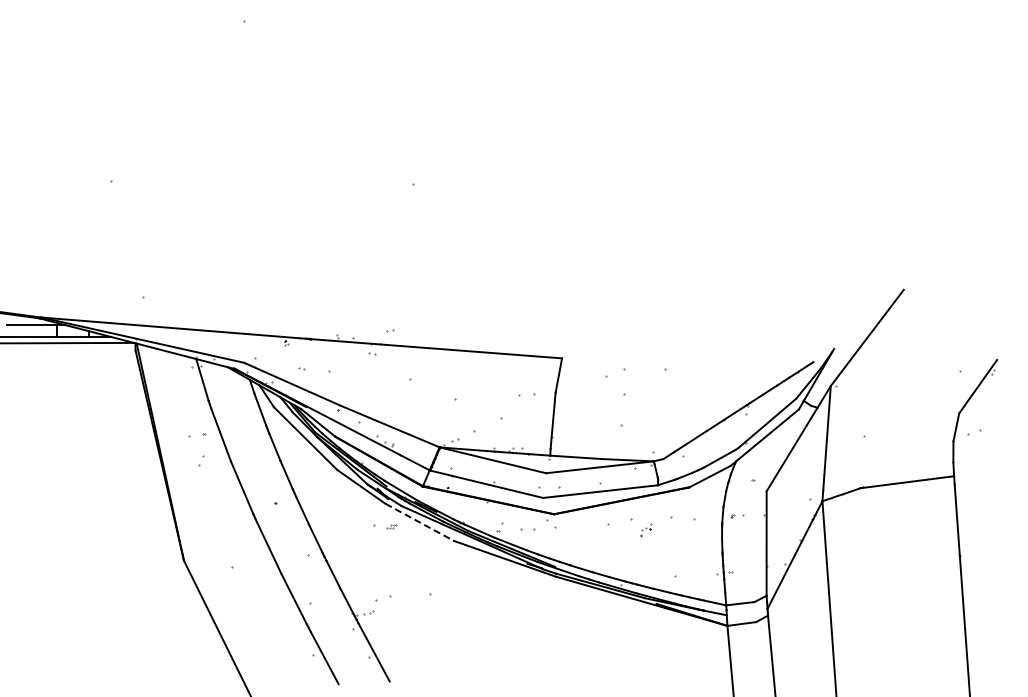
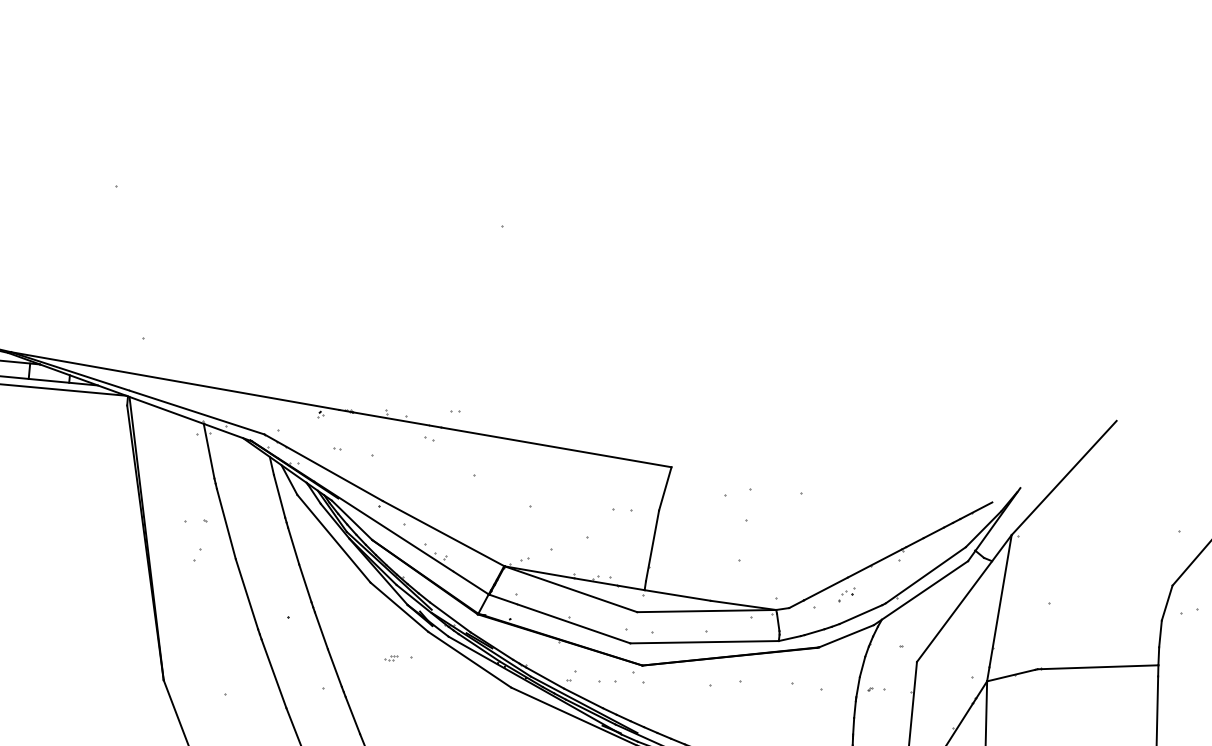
line: (419, 522) -> (469, 659), dashed -> solid
part: (391, 526) -> (390, 657), moved
part: (646, 530) -> (847, 594), moved

